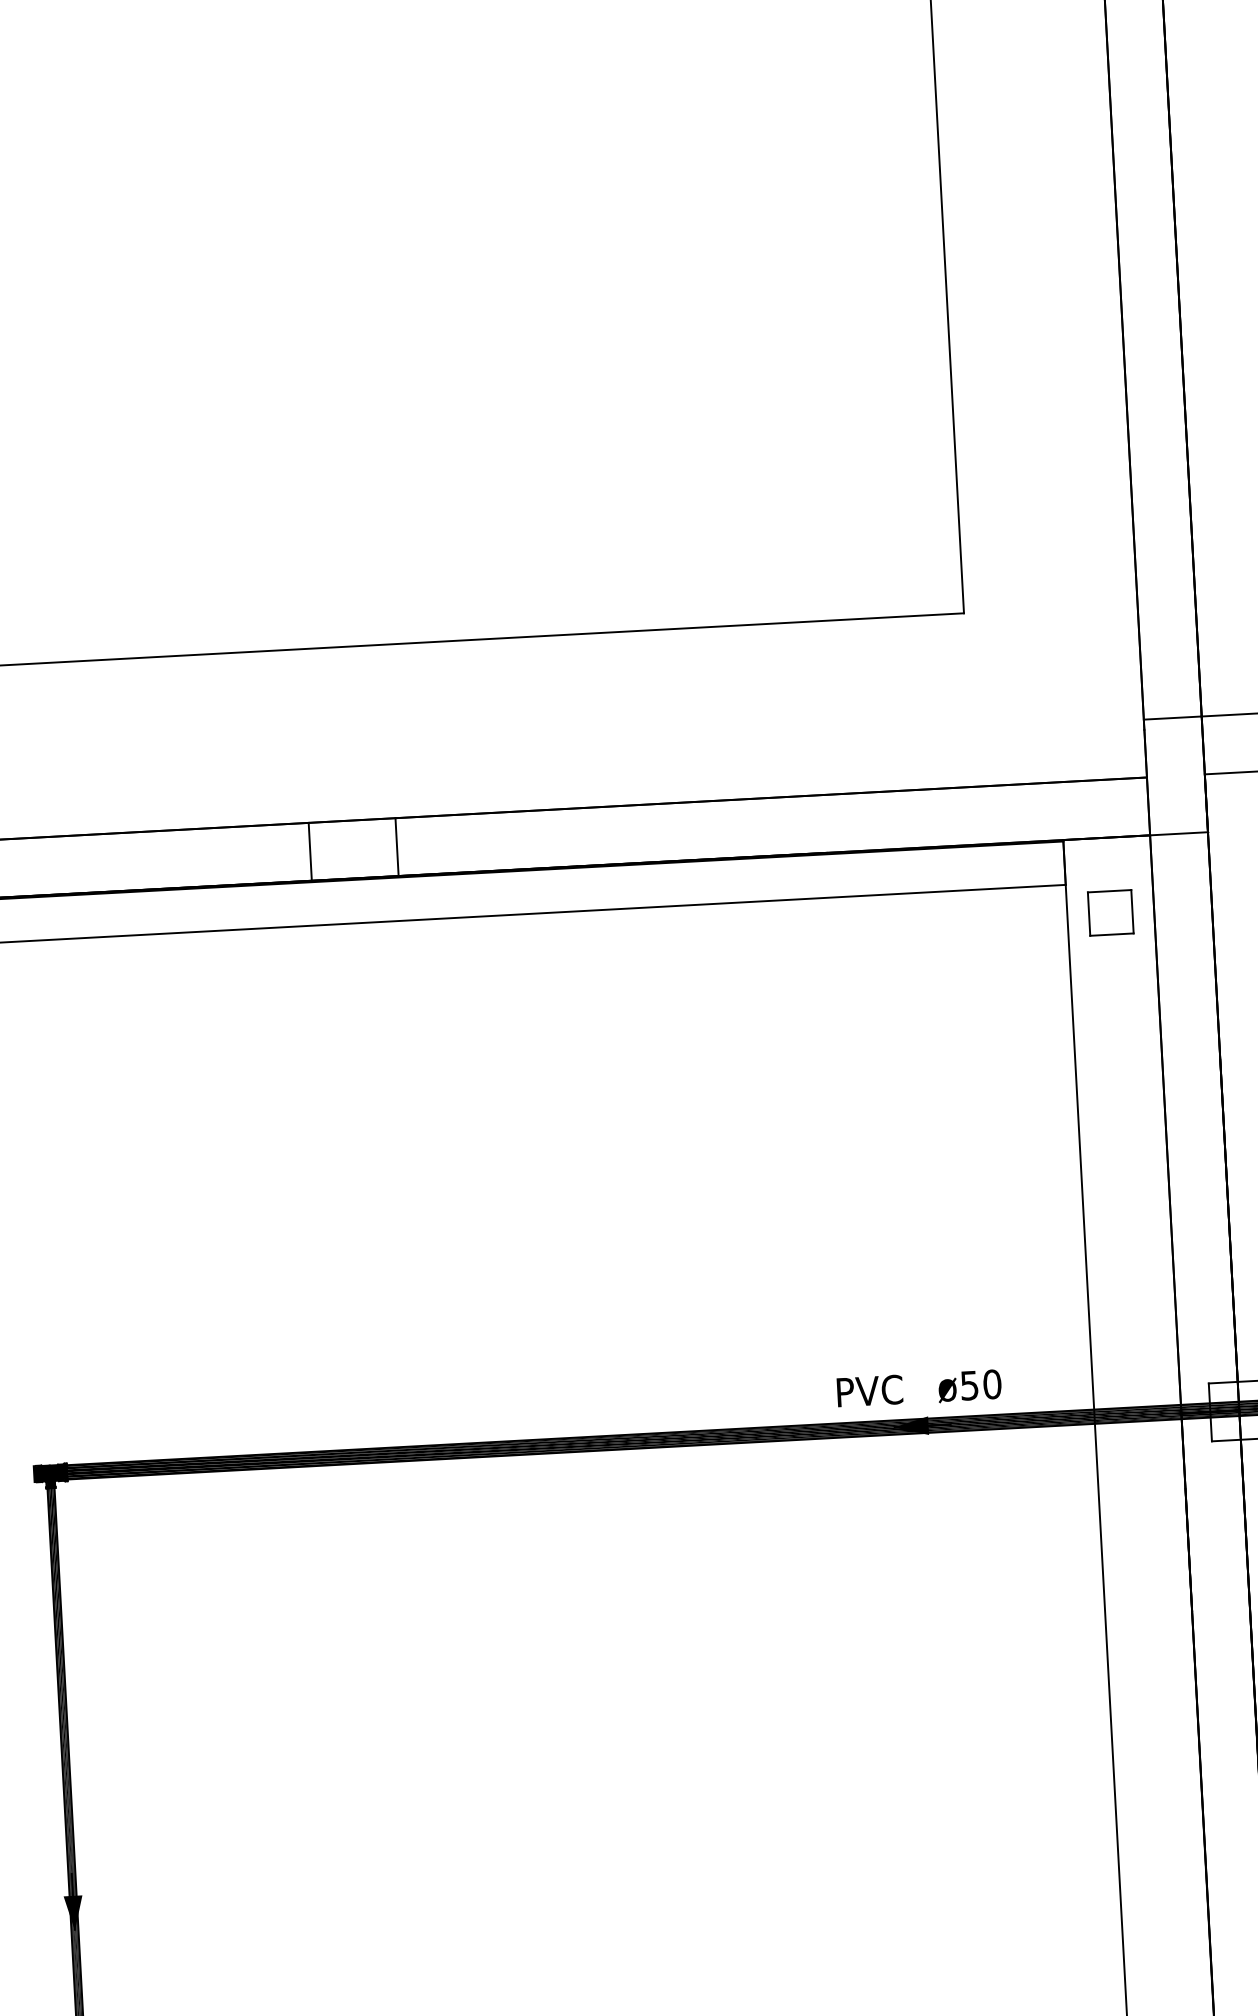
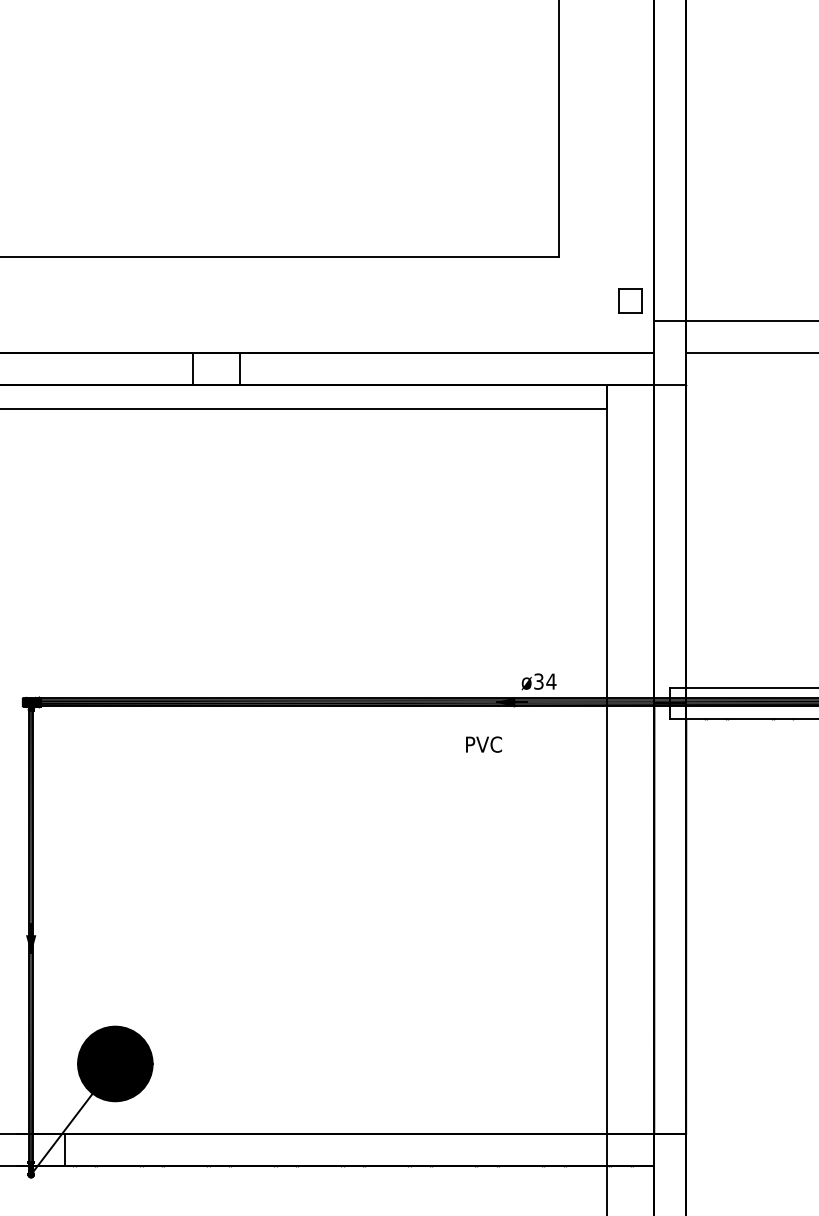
part: (1110, 911) -> (630, 300), moved
text: (981, 1384) -> (545, 681), ø50 -> ø34
text: (869, 1390) -> (483, 744), moved

